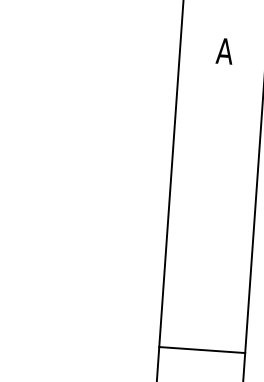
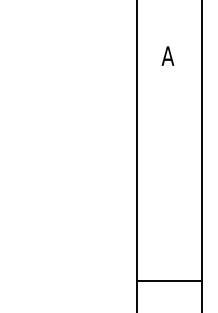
text: (224, 50) -> (167, 55), moved
line: (201, 349) -> (169, 280), moved

